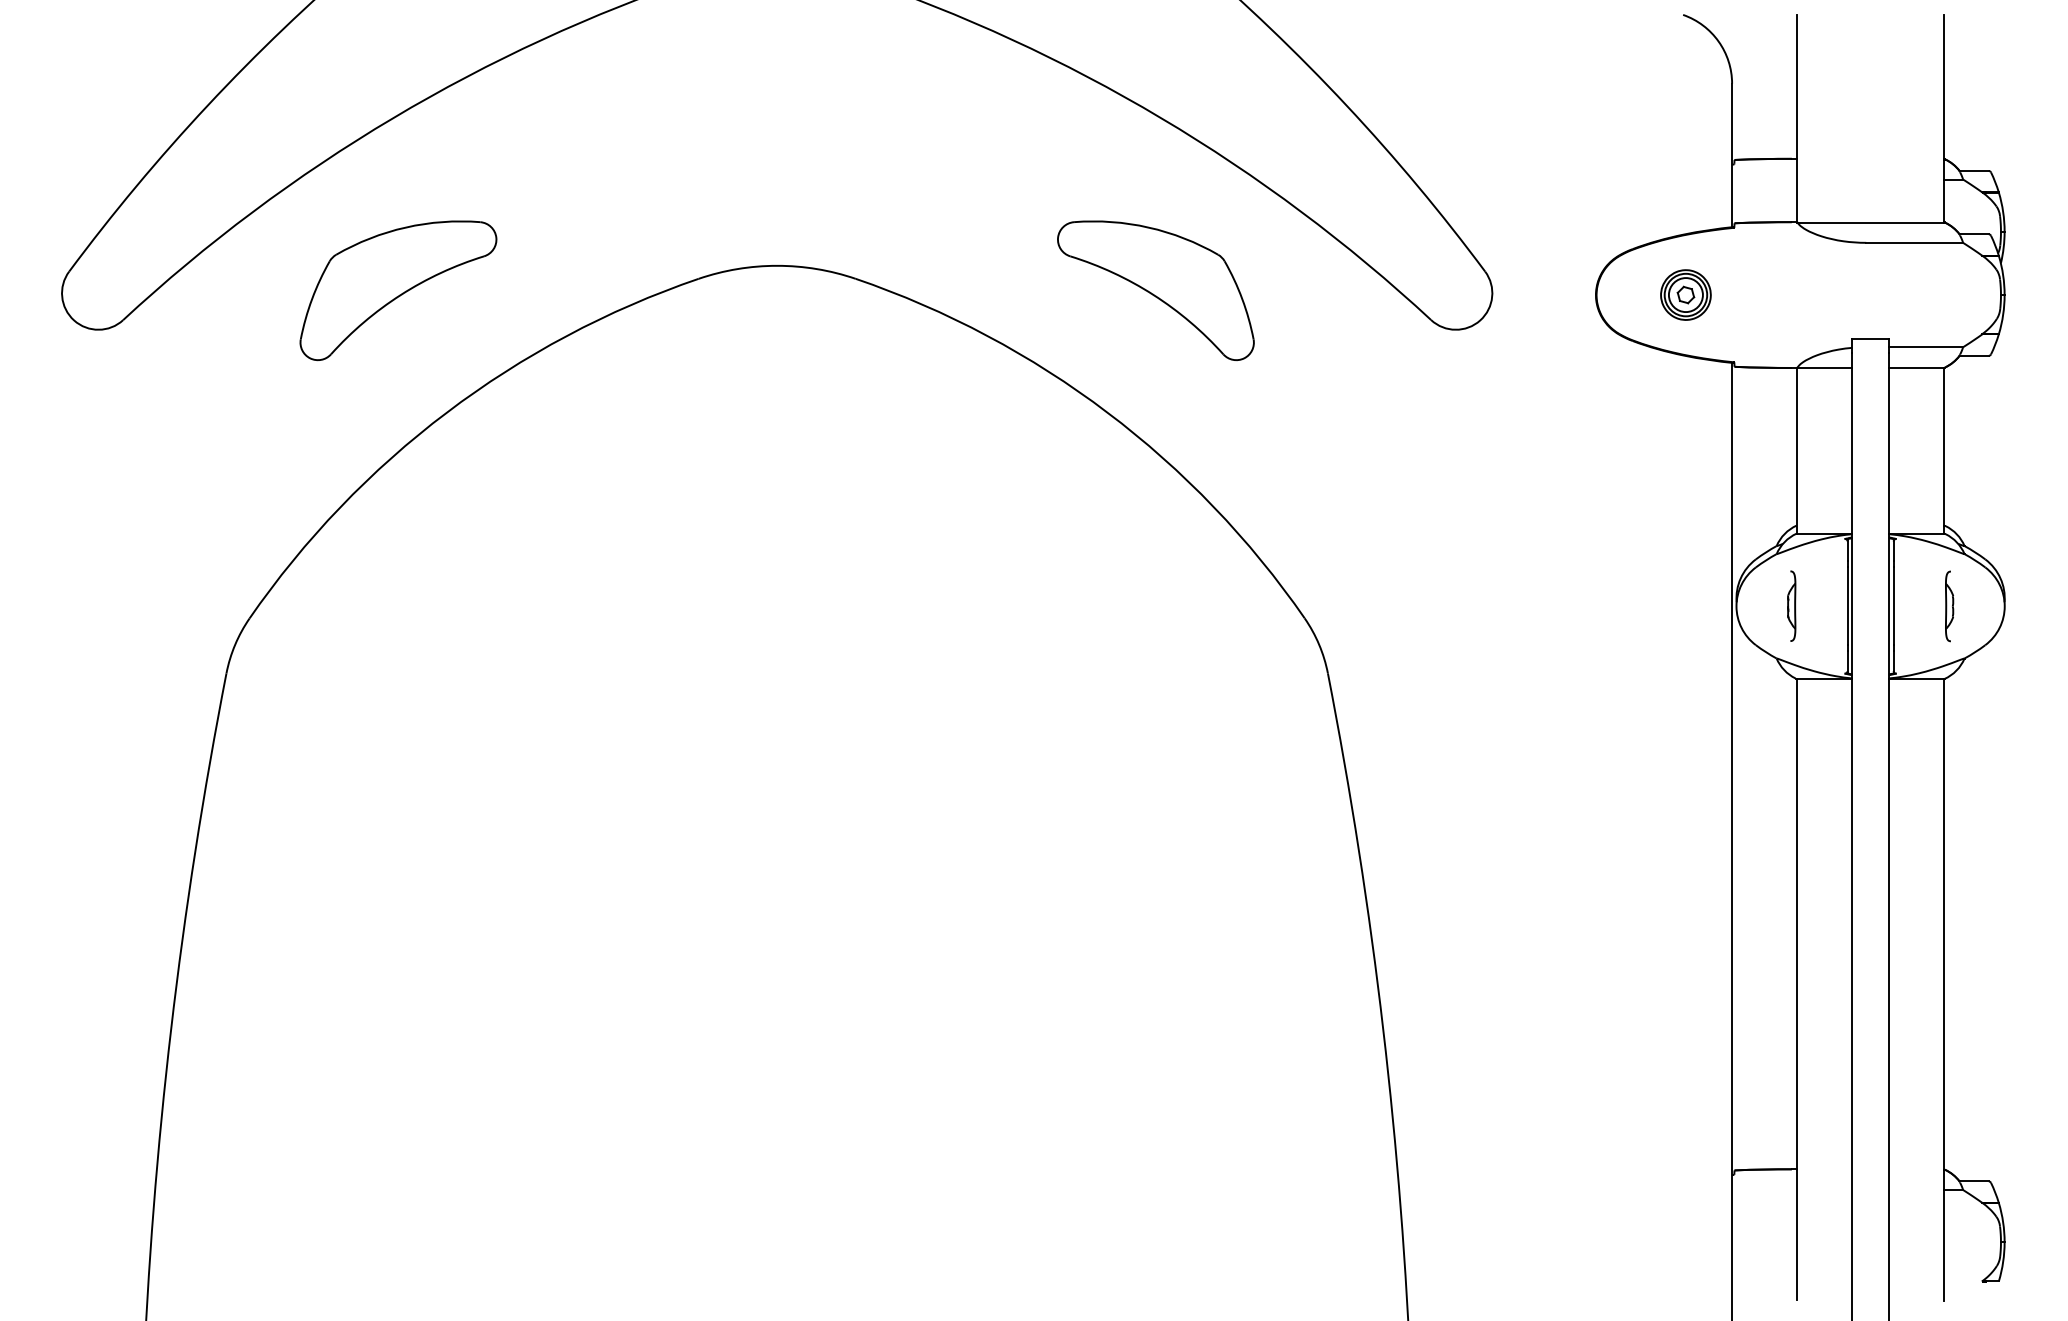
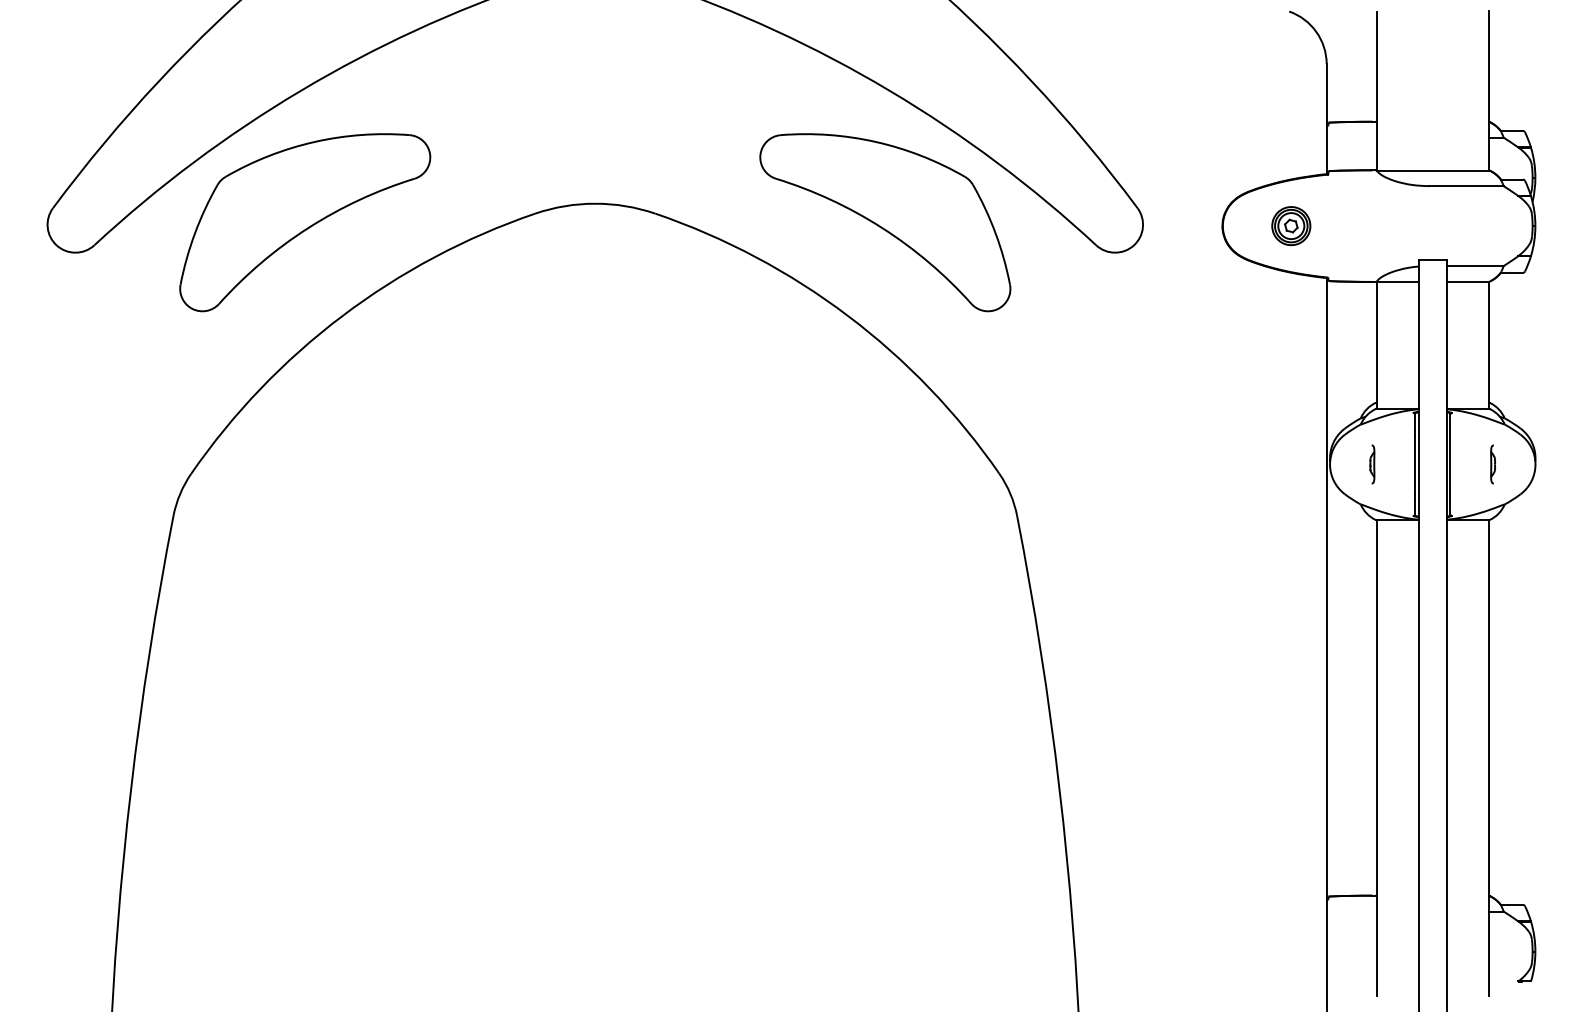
part: (398, 290) -> (305, 222), size x1.67
part: (1155, 290) -> (885, 222), size x1.67
part: (1948, 605) -> (1492, 463), size x0.71
part: (1791, 606) -> (1372, 464), size x0.71

